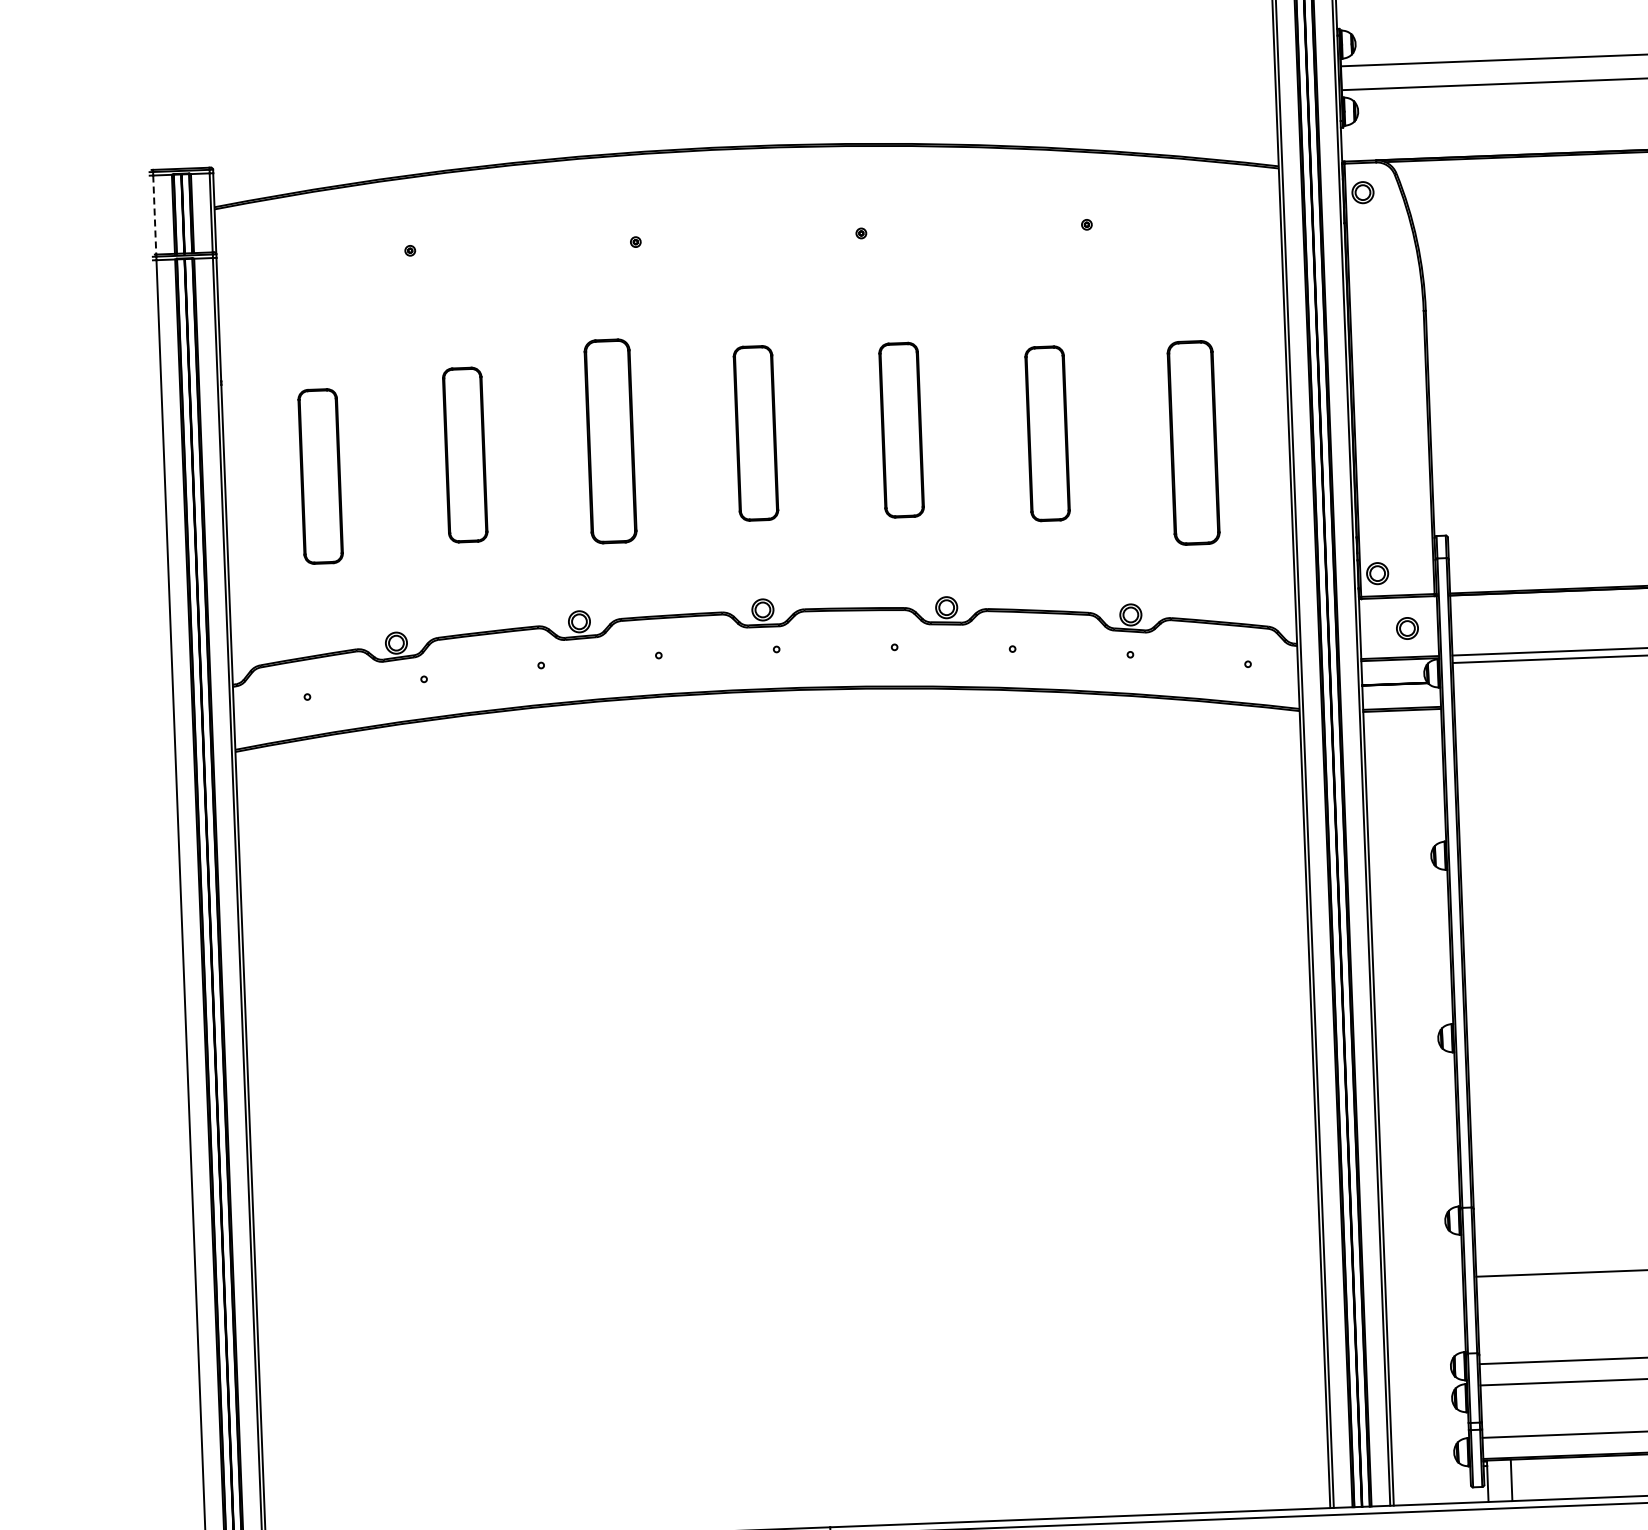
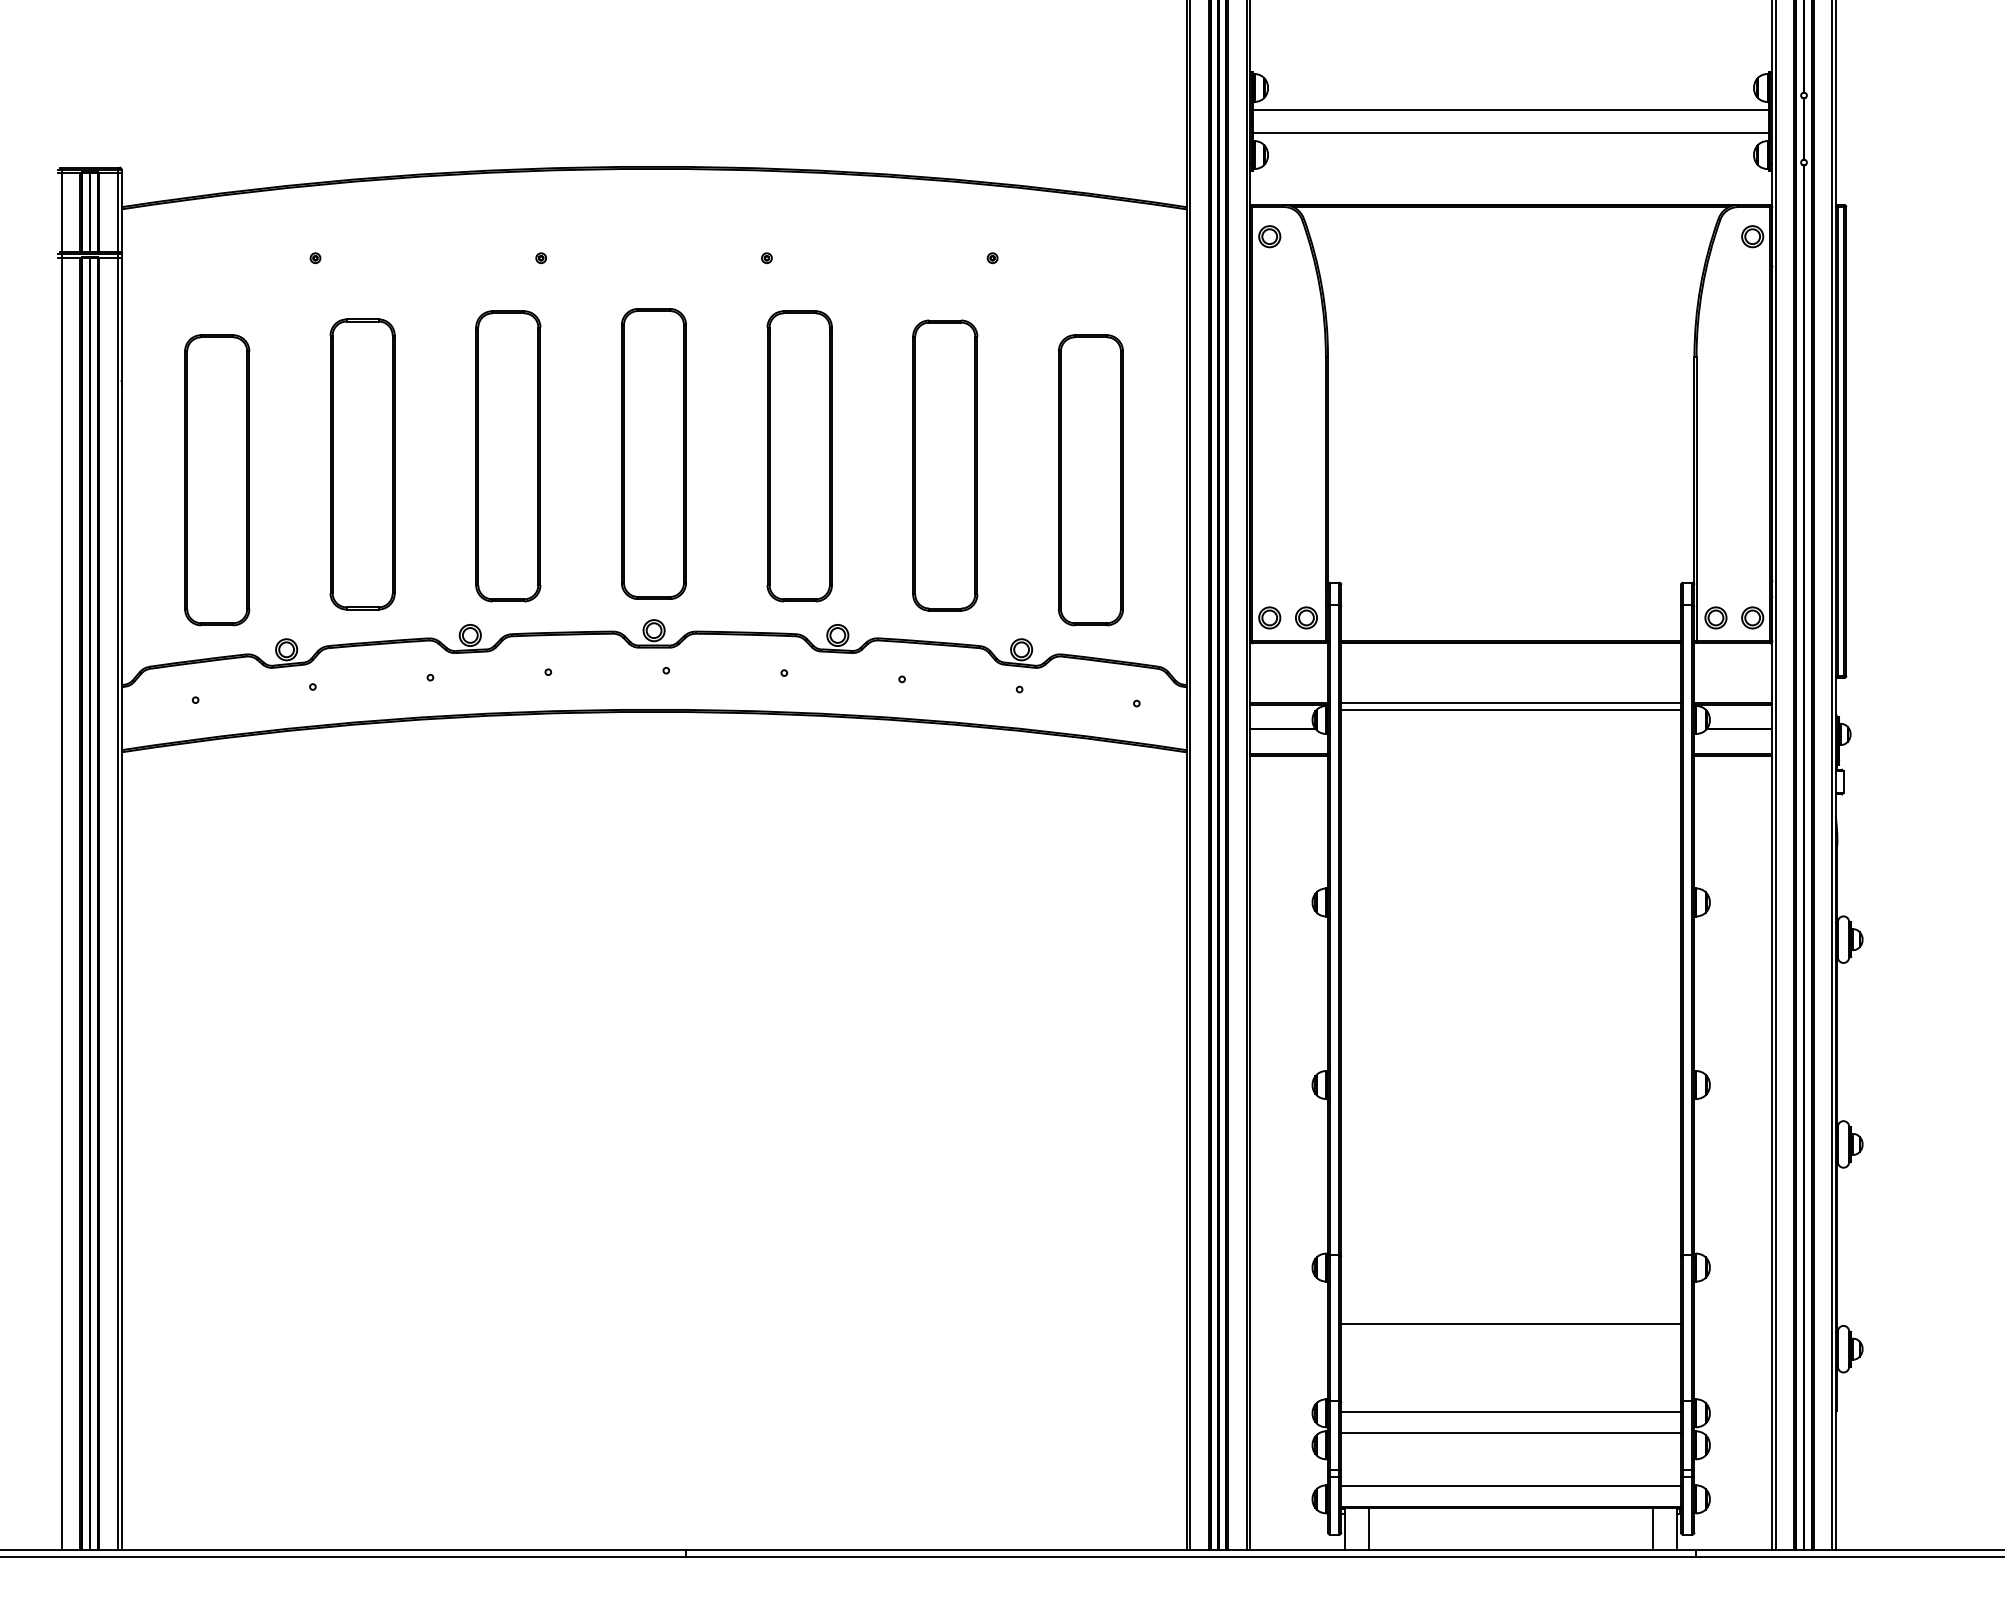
line: (154, 214) -> (61, 212), dashed -> solid
part: (901, 430) -> (799, 456), size x1.67
part: (755, 432) -> (653, 453), size x1.67
part: (1047, 433) -> (945, 465), size x1.67
part: (610, 441) -> (508, 456), size x1.43
part: (1193, 443) -> (1090, 480), size x1.43
part: (465, 455) -> (362, 464), size x1.67
part: (320, 476) -> (217, 480), size x1.67
part: (1407, 628) -> (1306, 617), moved

